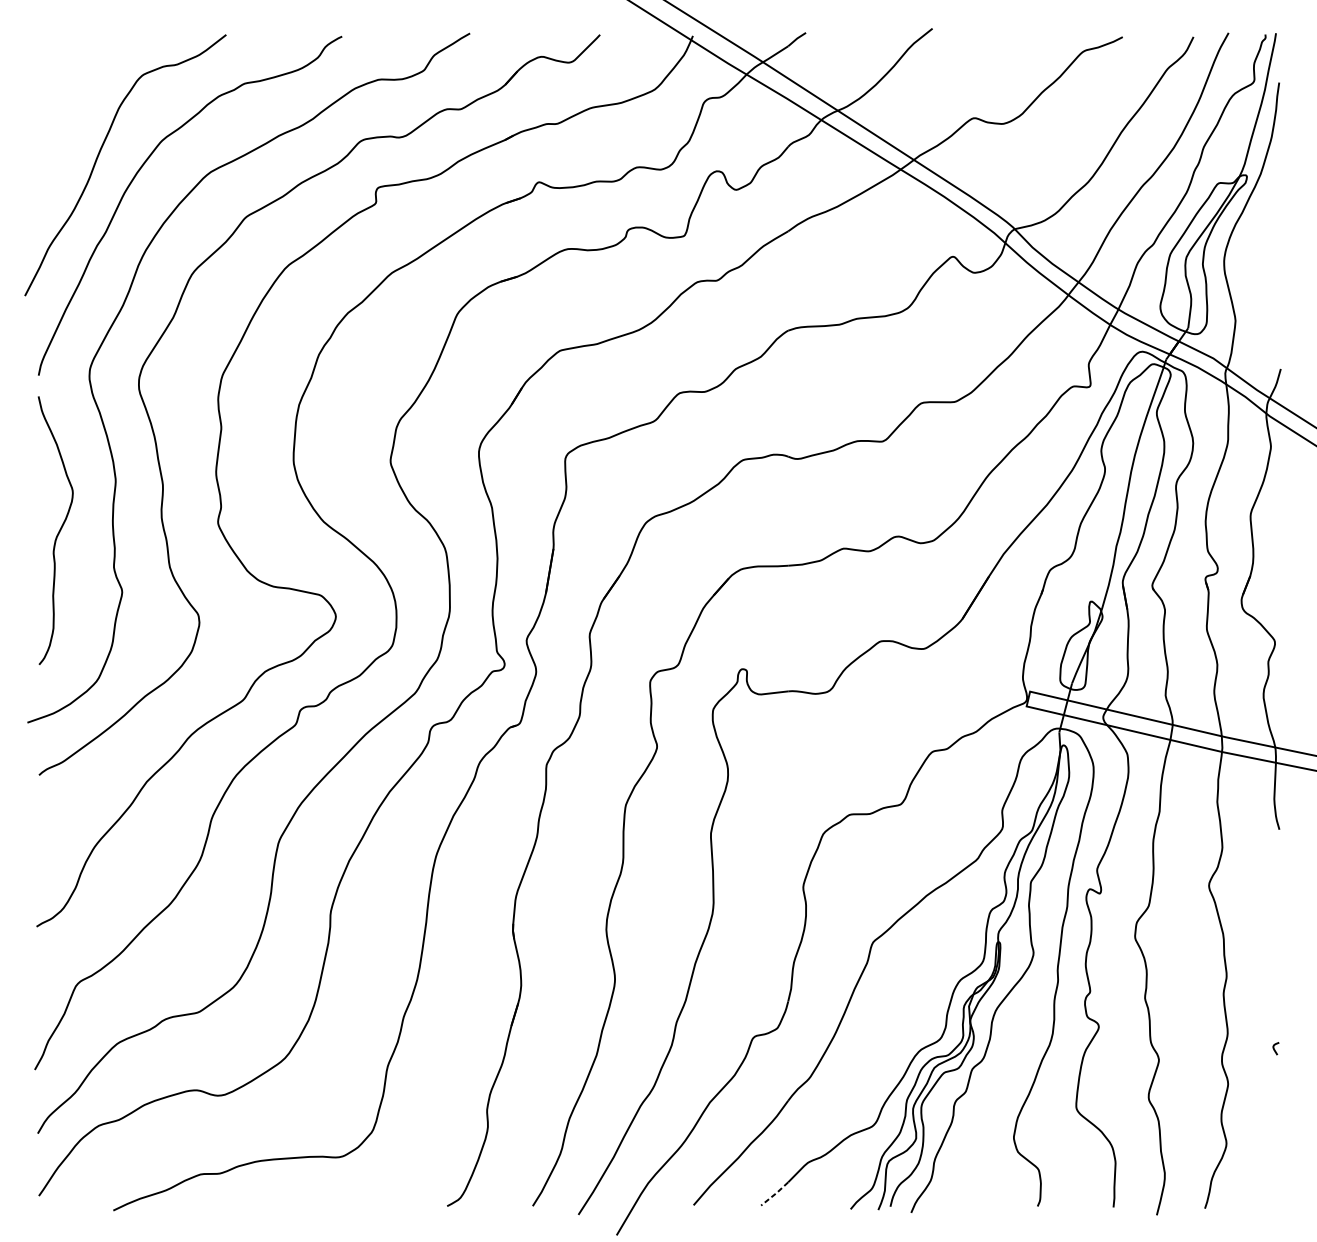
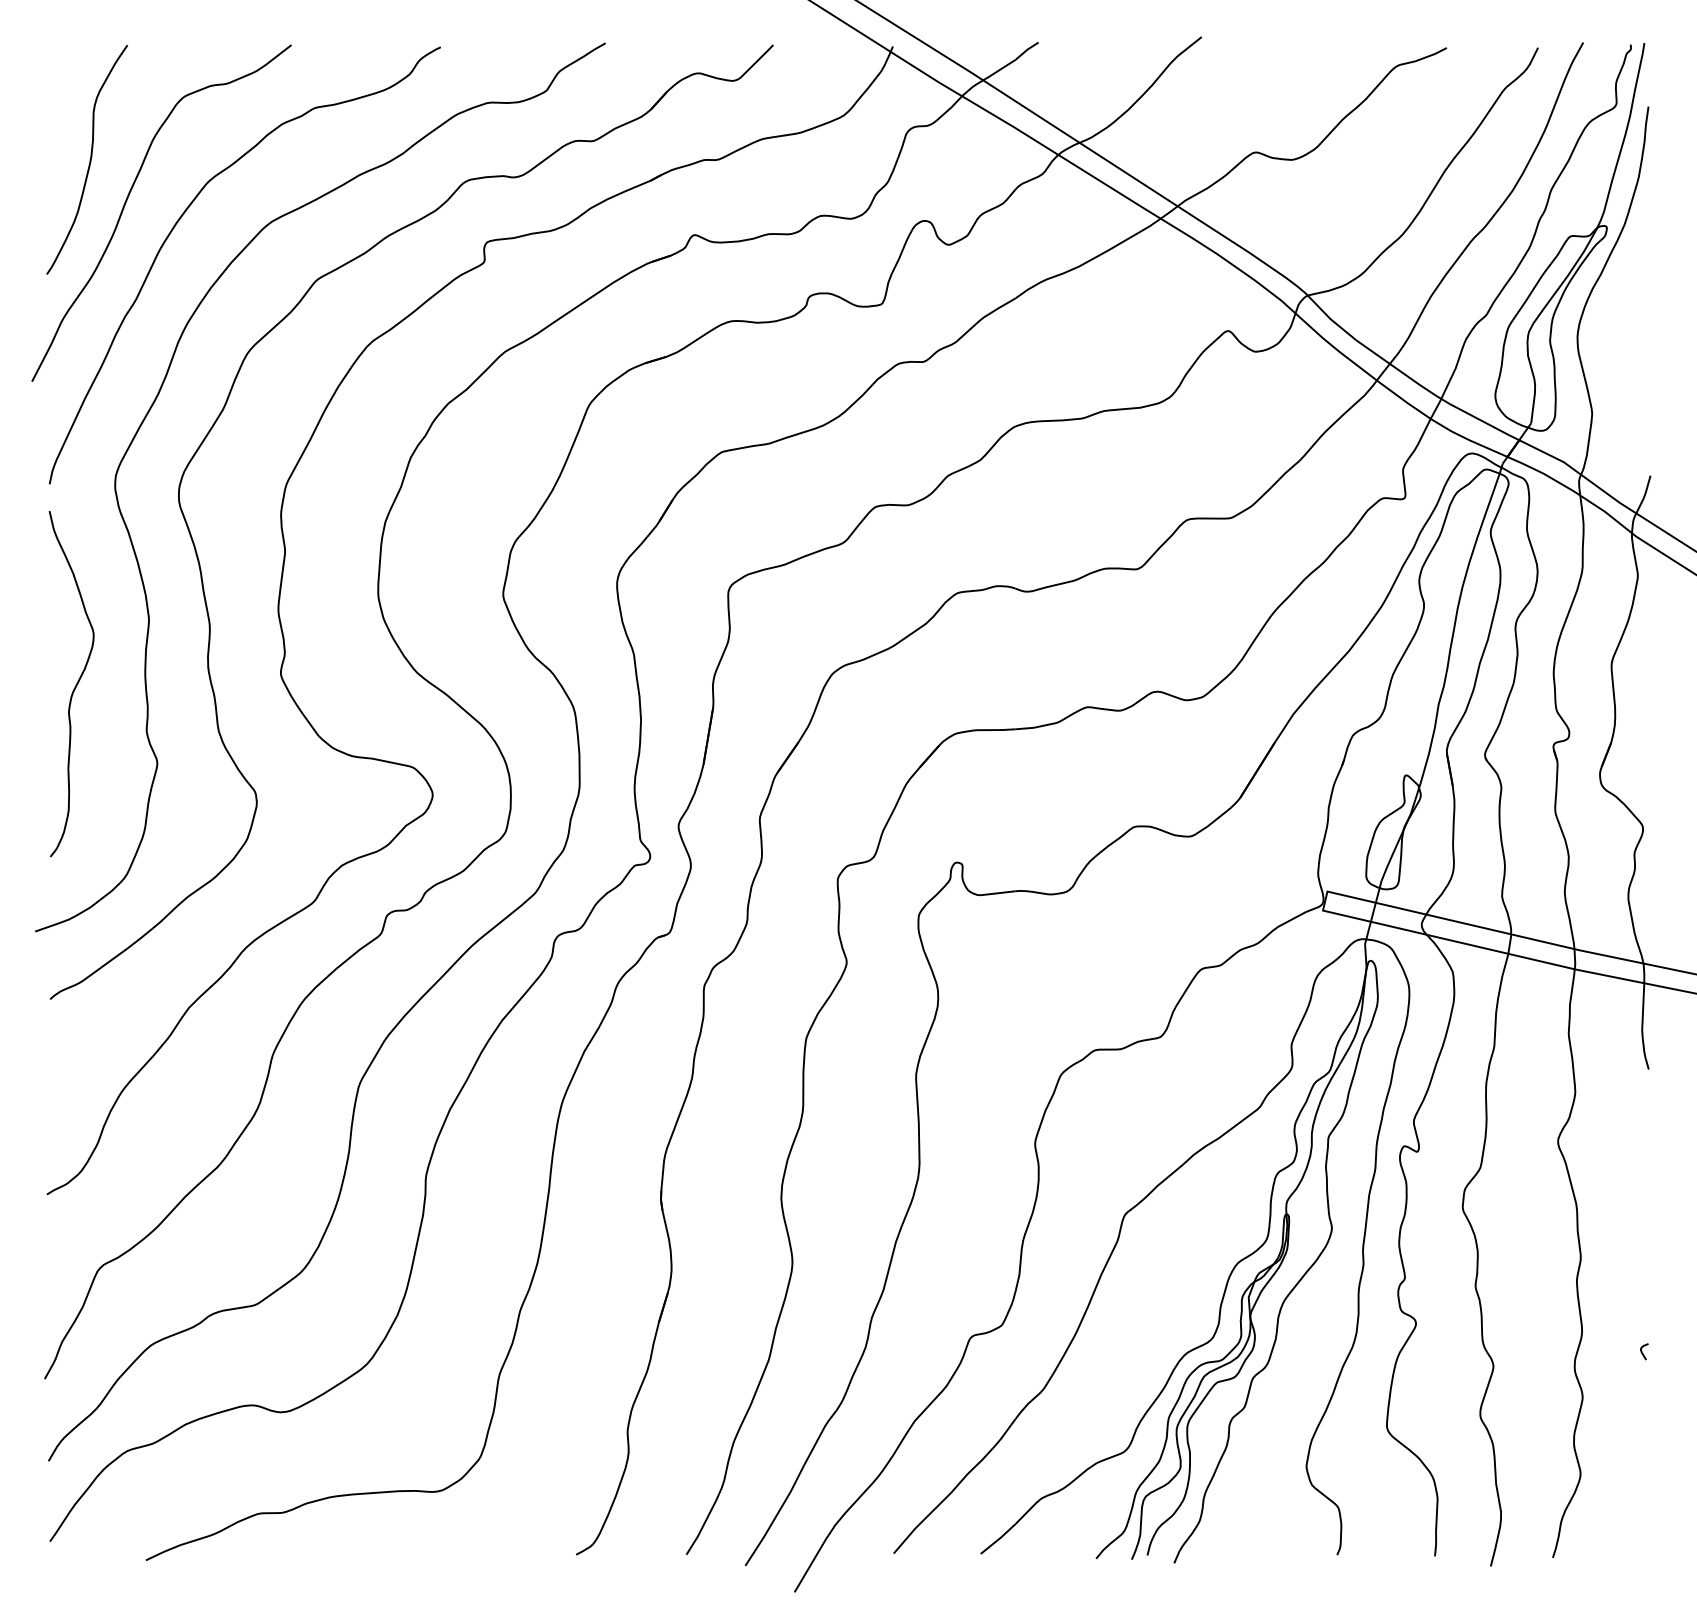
curve: (69, 123) -> (89, 159), added
line: (774, 1194) -> (998, 1539), dashed -> solid

